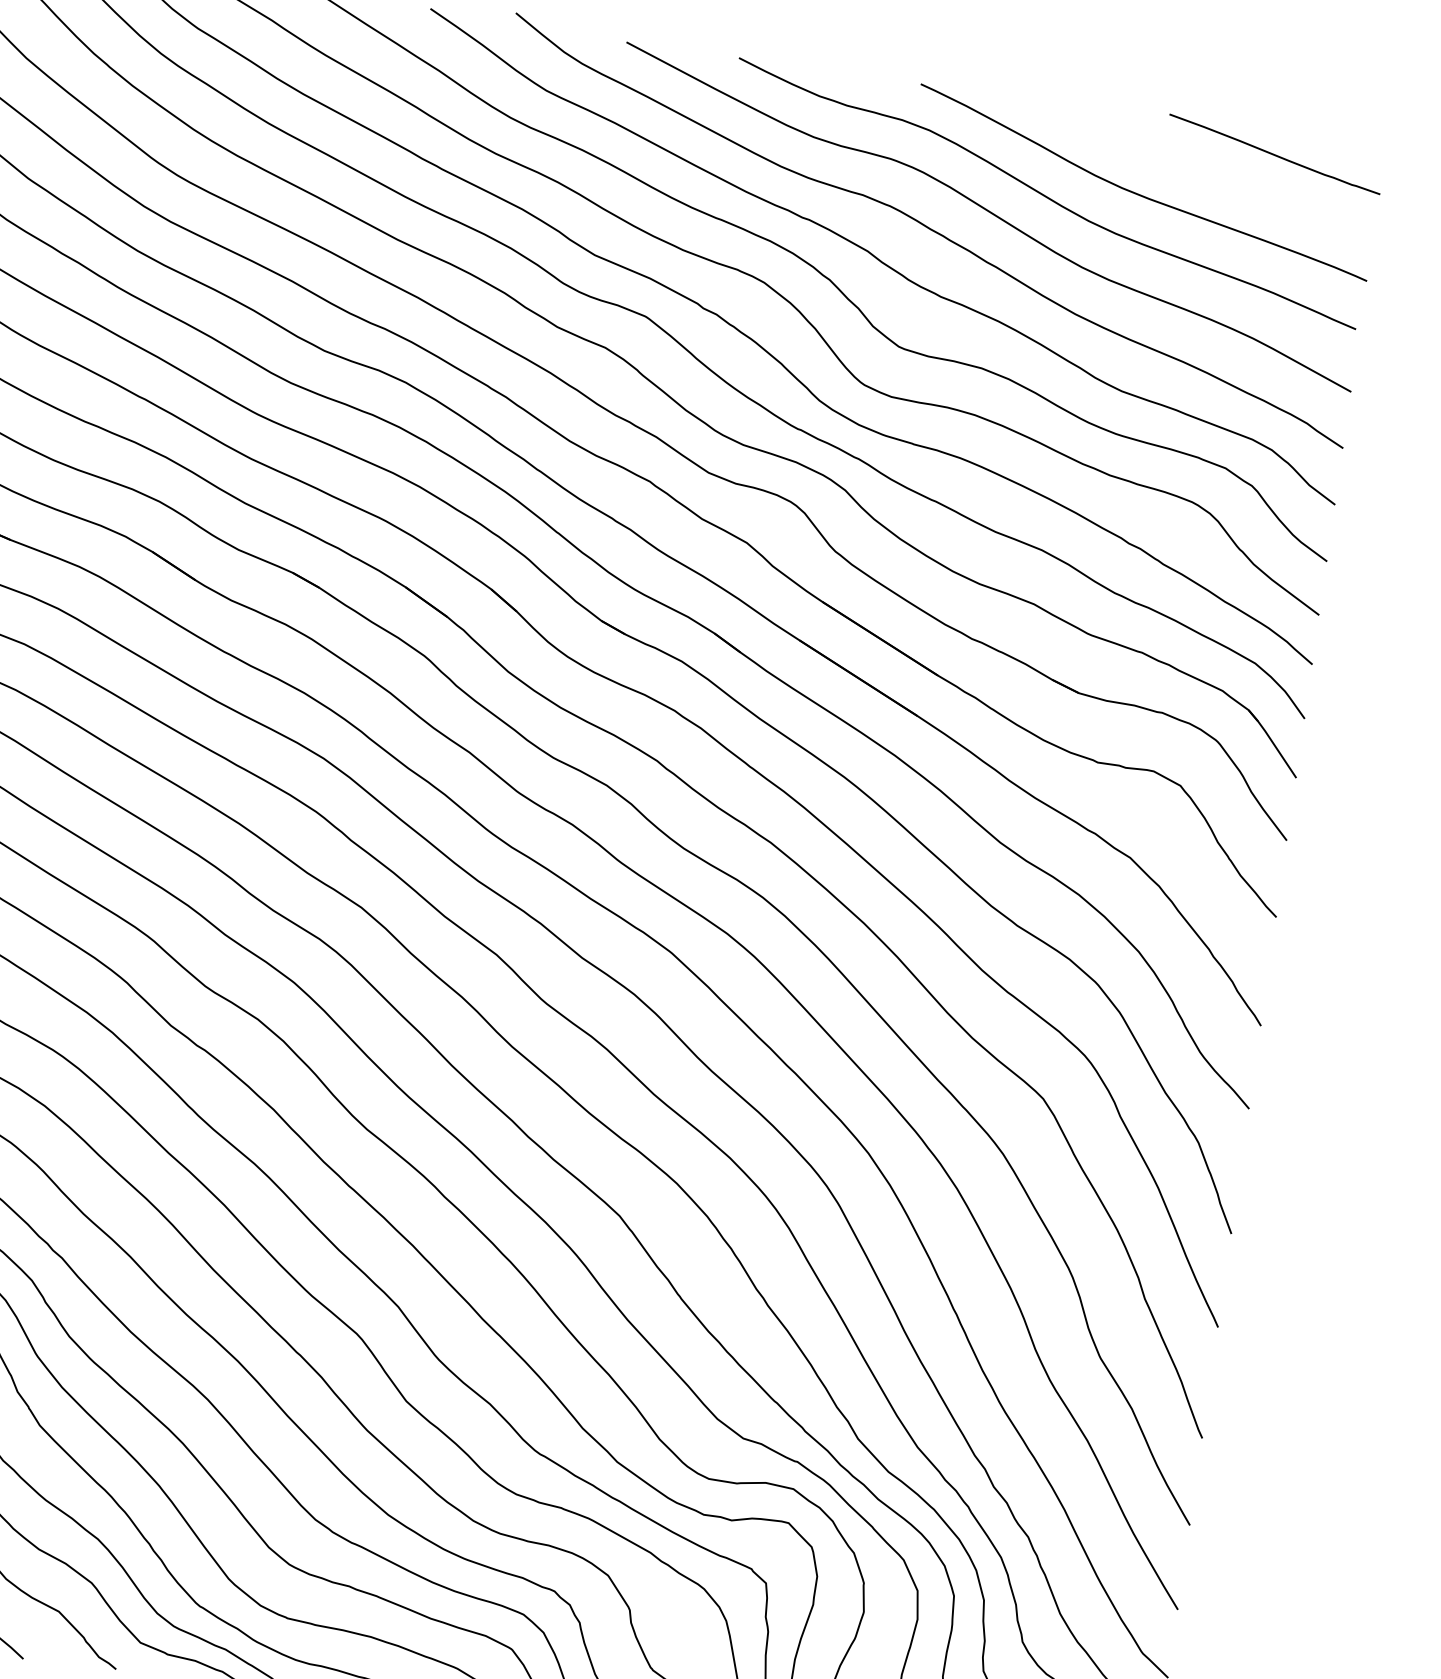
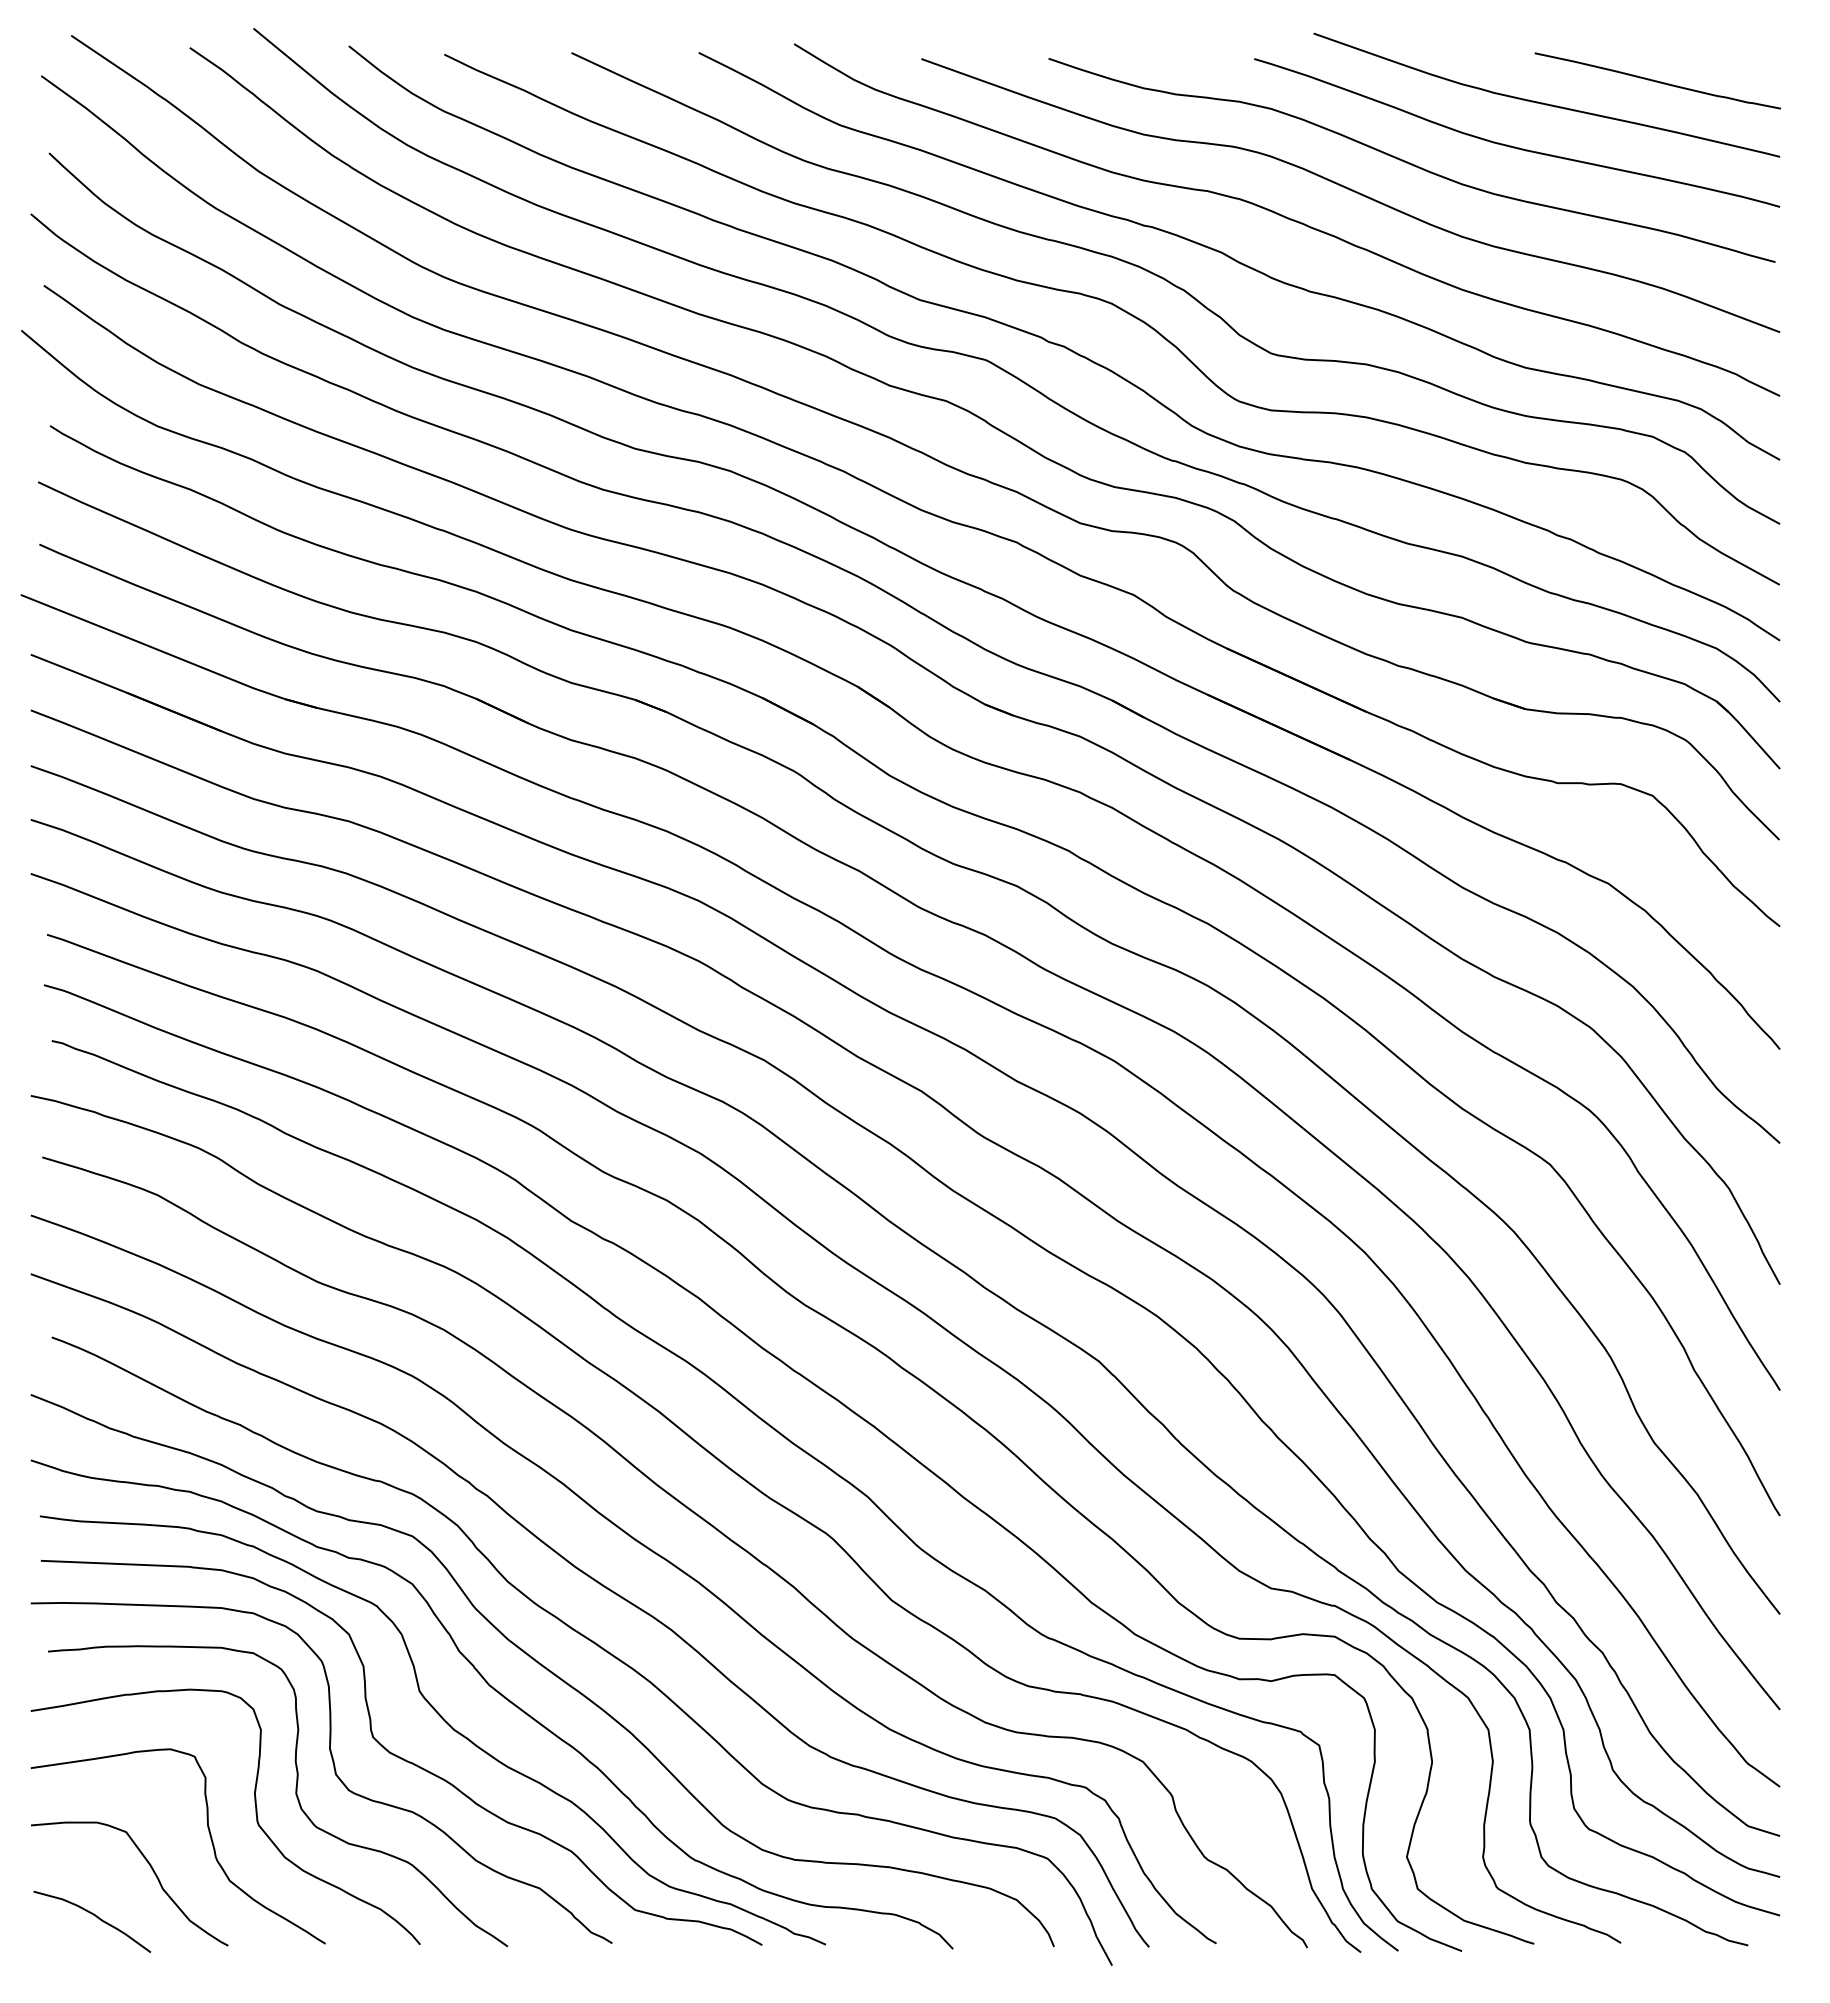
curve: (1171, 159) -> (1543, 102), added

